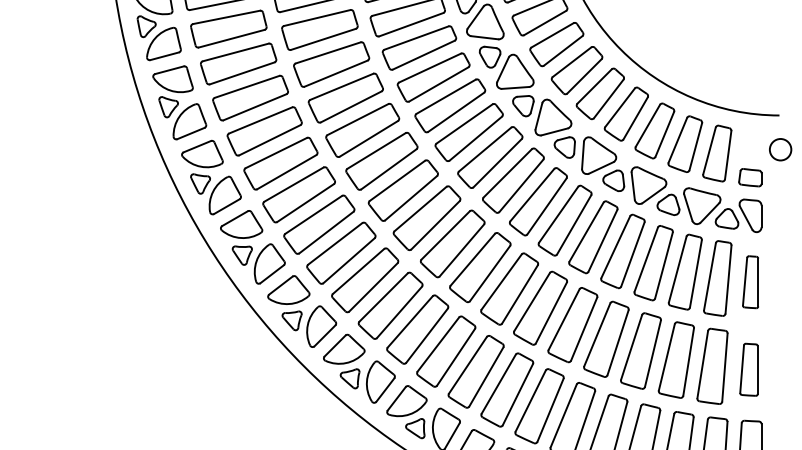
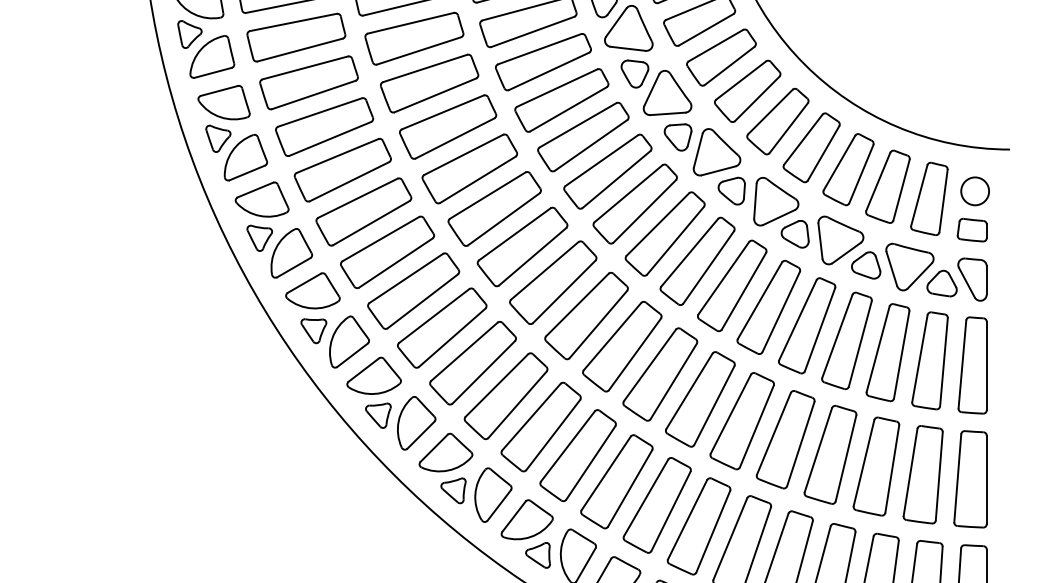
circle: (780, 149) -> (975, 191), moved
part: (750, 282) -> (972, 366), size x1.43
part: (748, 369) -> (969, 478), size x1.43

